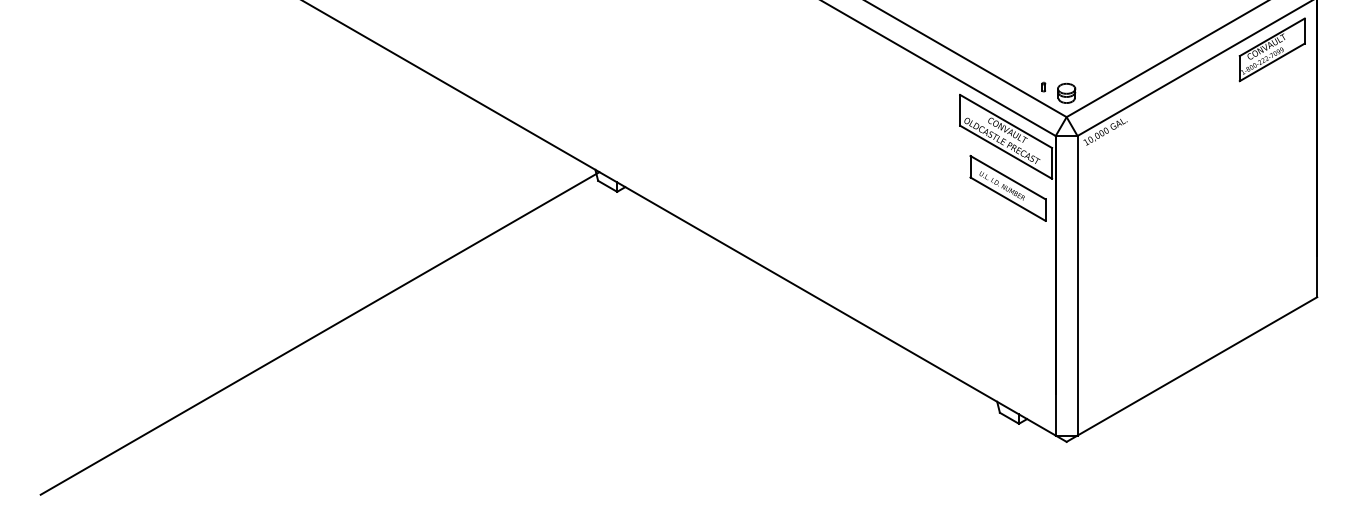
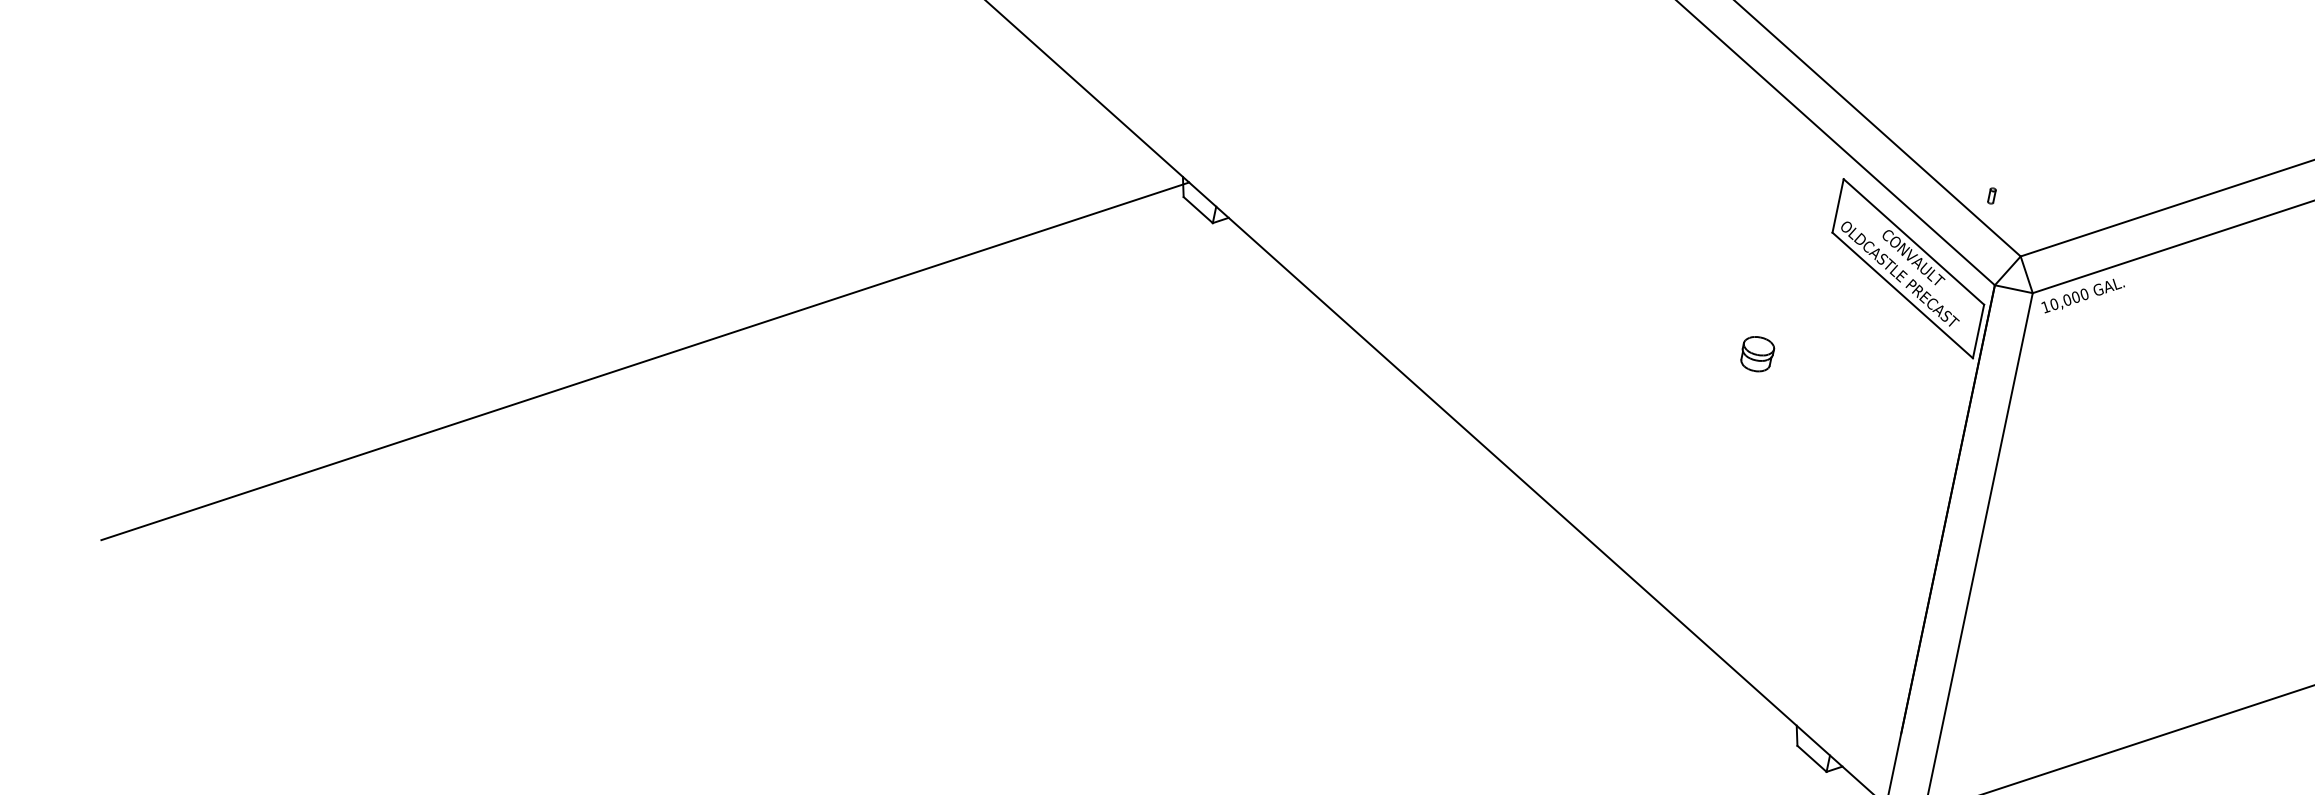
part: (1066, 93) -> (1757, 354), moved
part: (1007, 188) -> (1892, 358), removed

